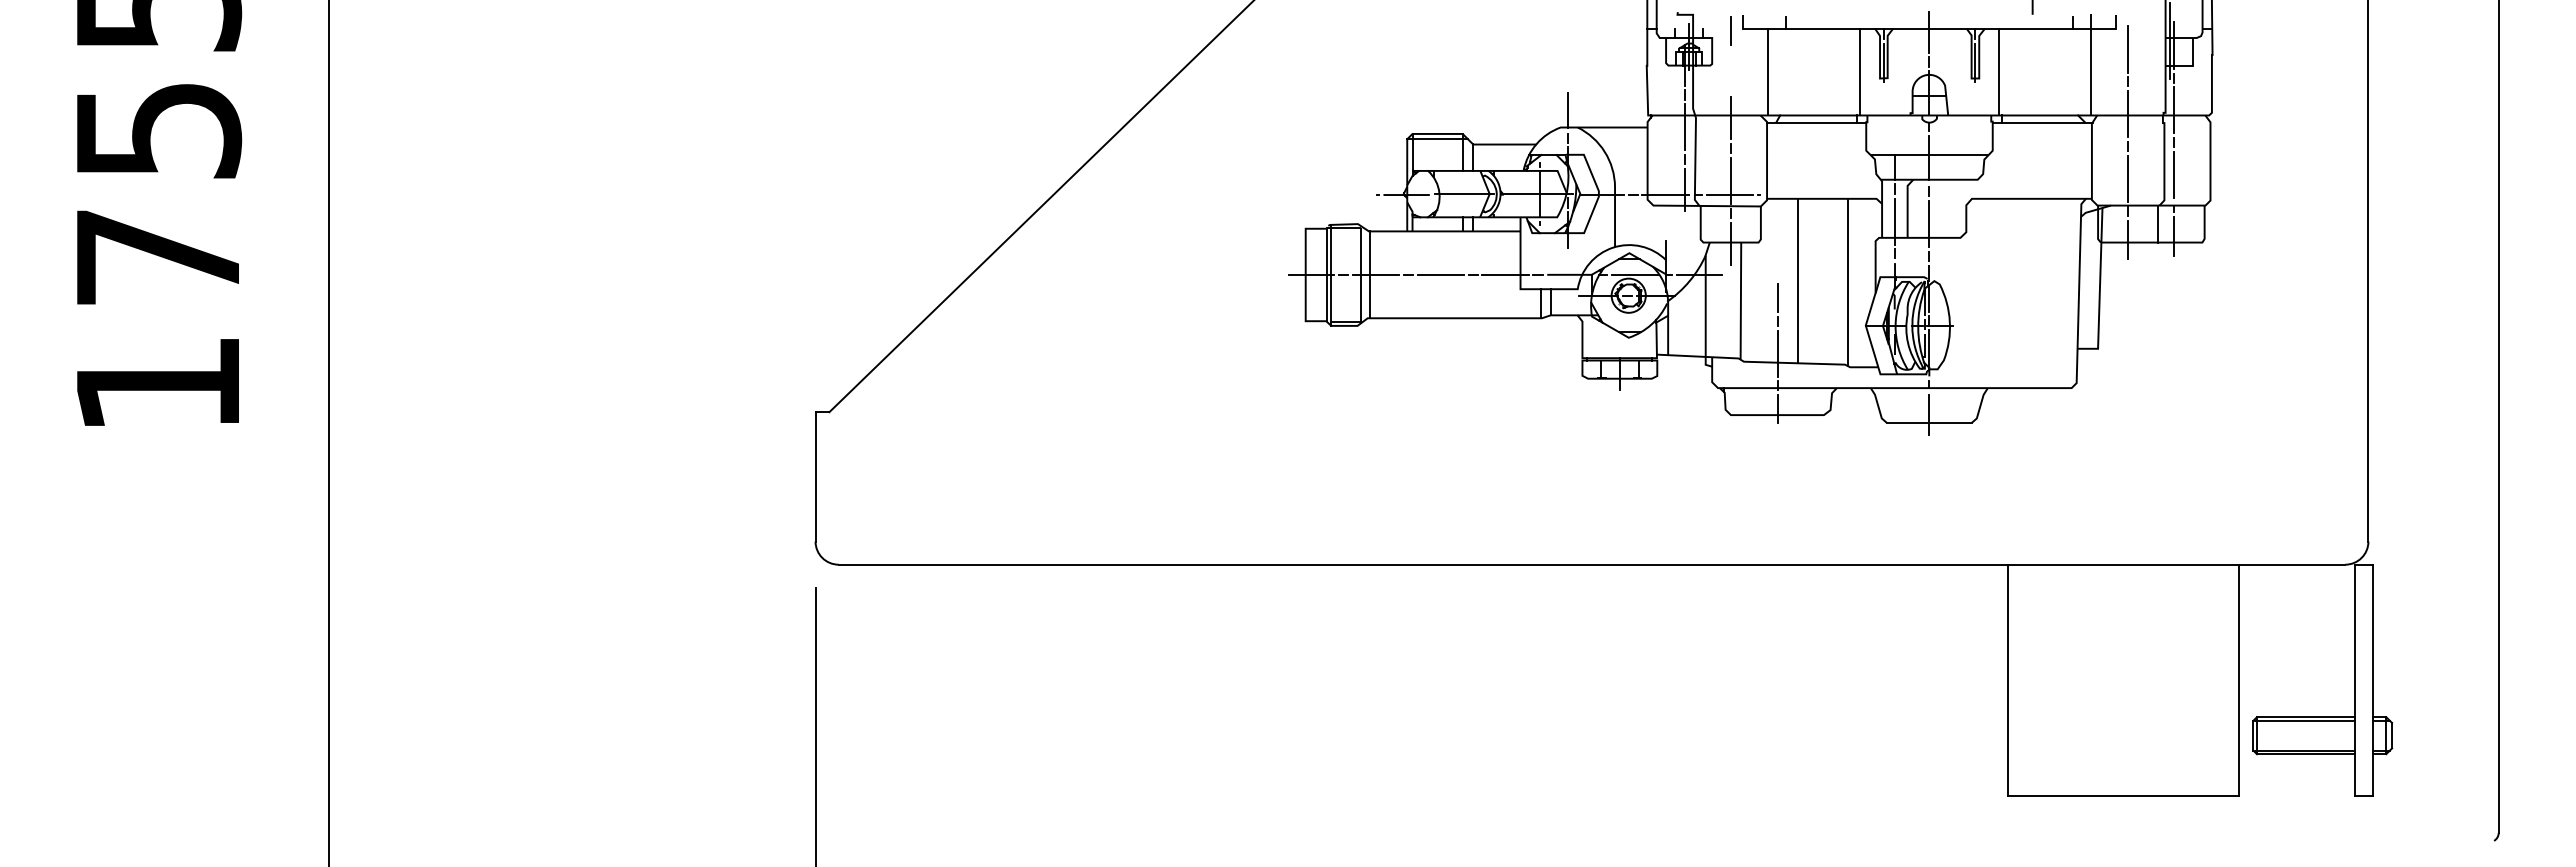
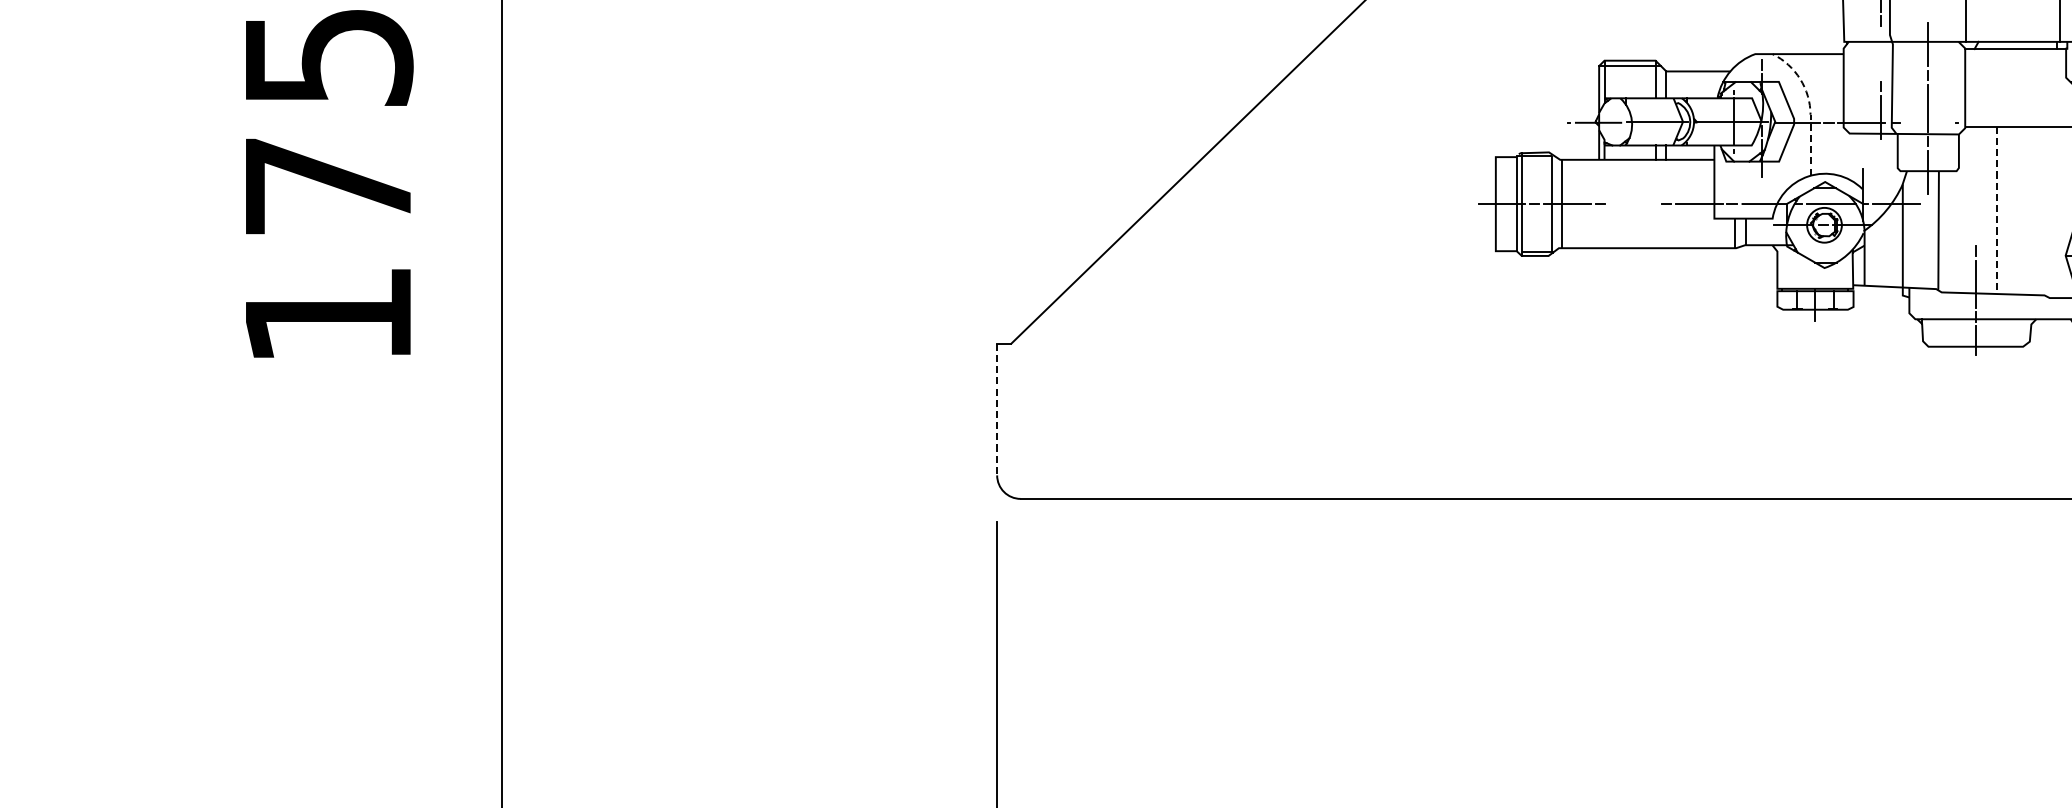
line: (1567, 109) -> (1762, 35), removed
line: (1684, 127) -> (1881, 54), removed
line: (1613, 175) -> (1808, 102), solid -> dashed
line: (1730, 195) -> (1928, 123), removed
line: (1440, 274) -> (1632, 203), removed
line: (1797, 281) -> (1996, 210), solid -> dashed
line: (1848, 282) -> (2048, 211), removed
line: (1777, 298) -> (1975, 228), removed
line: (815, 476) -> (997, 409), solid -> dashed

